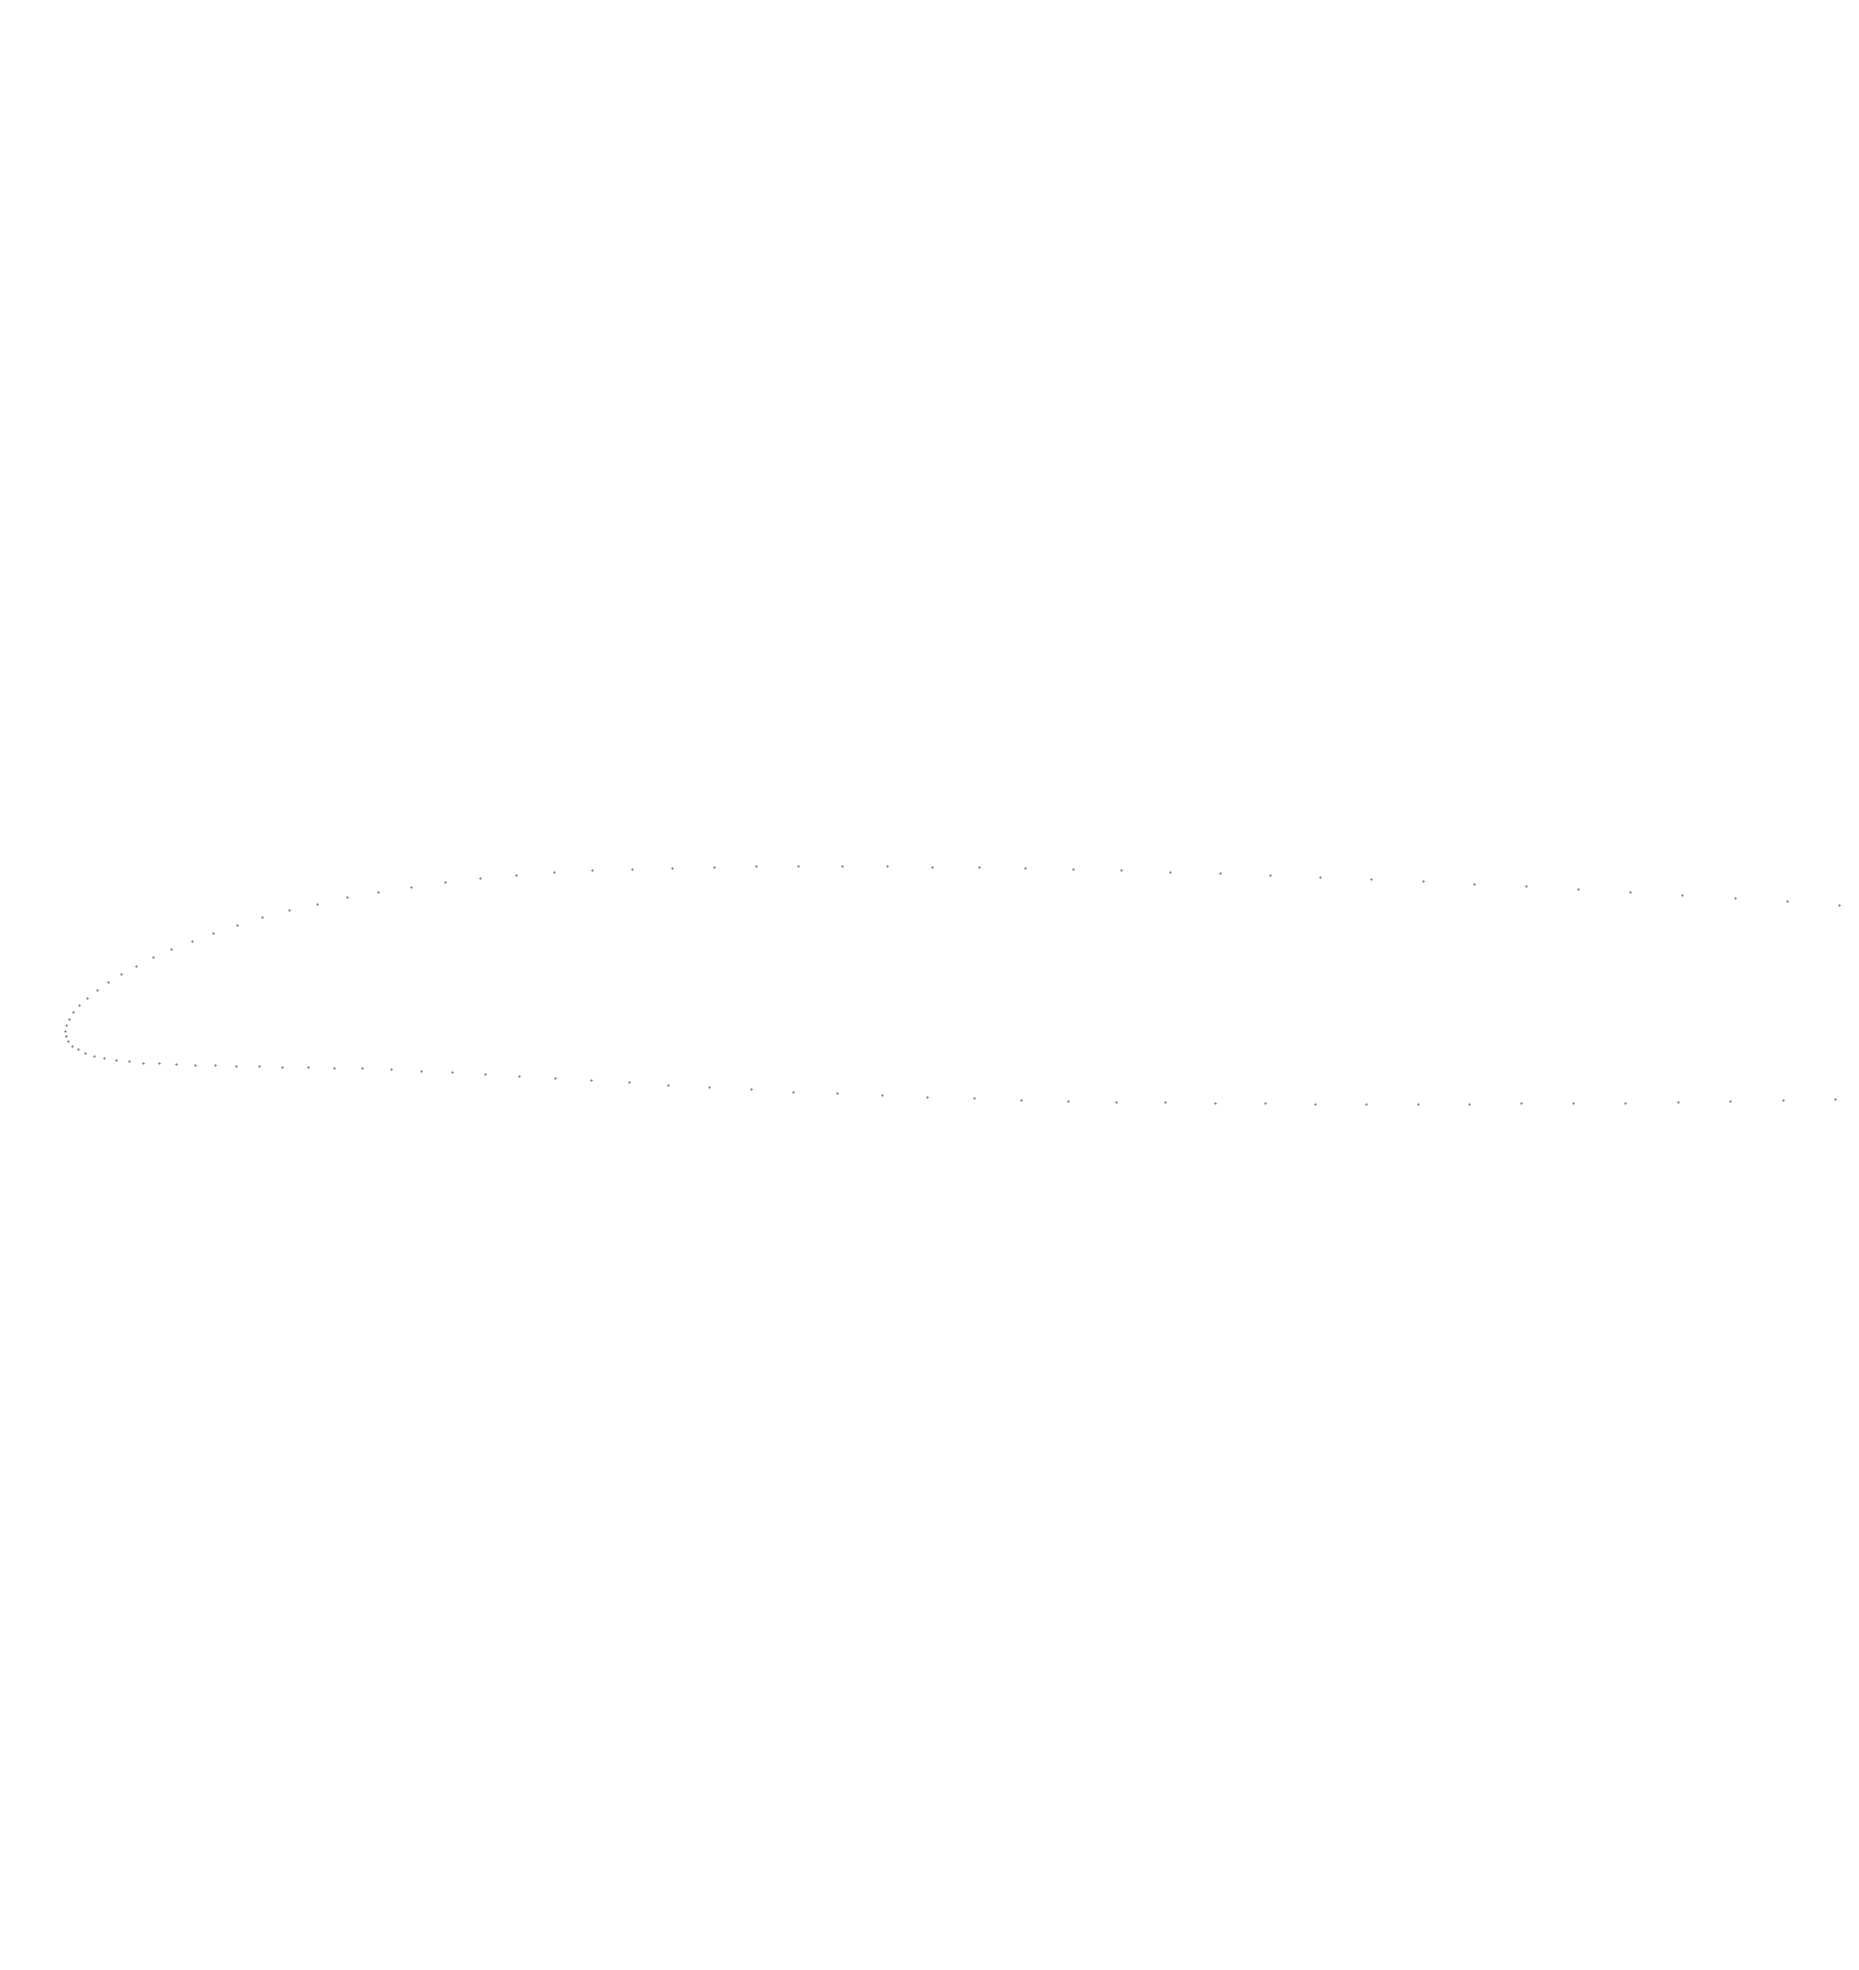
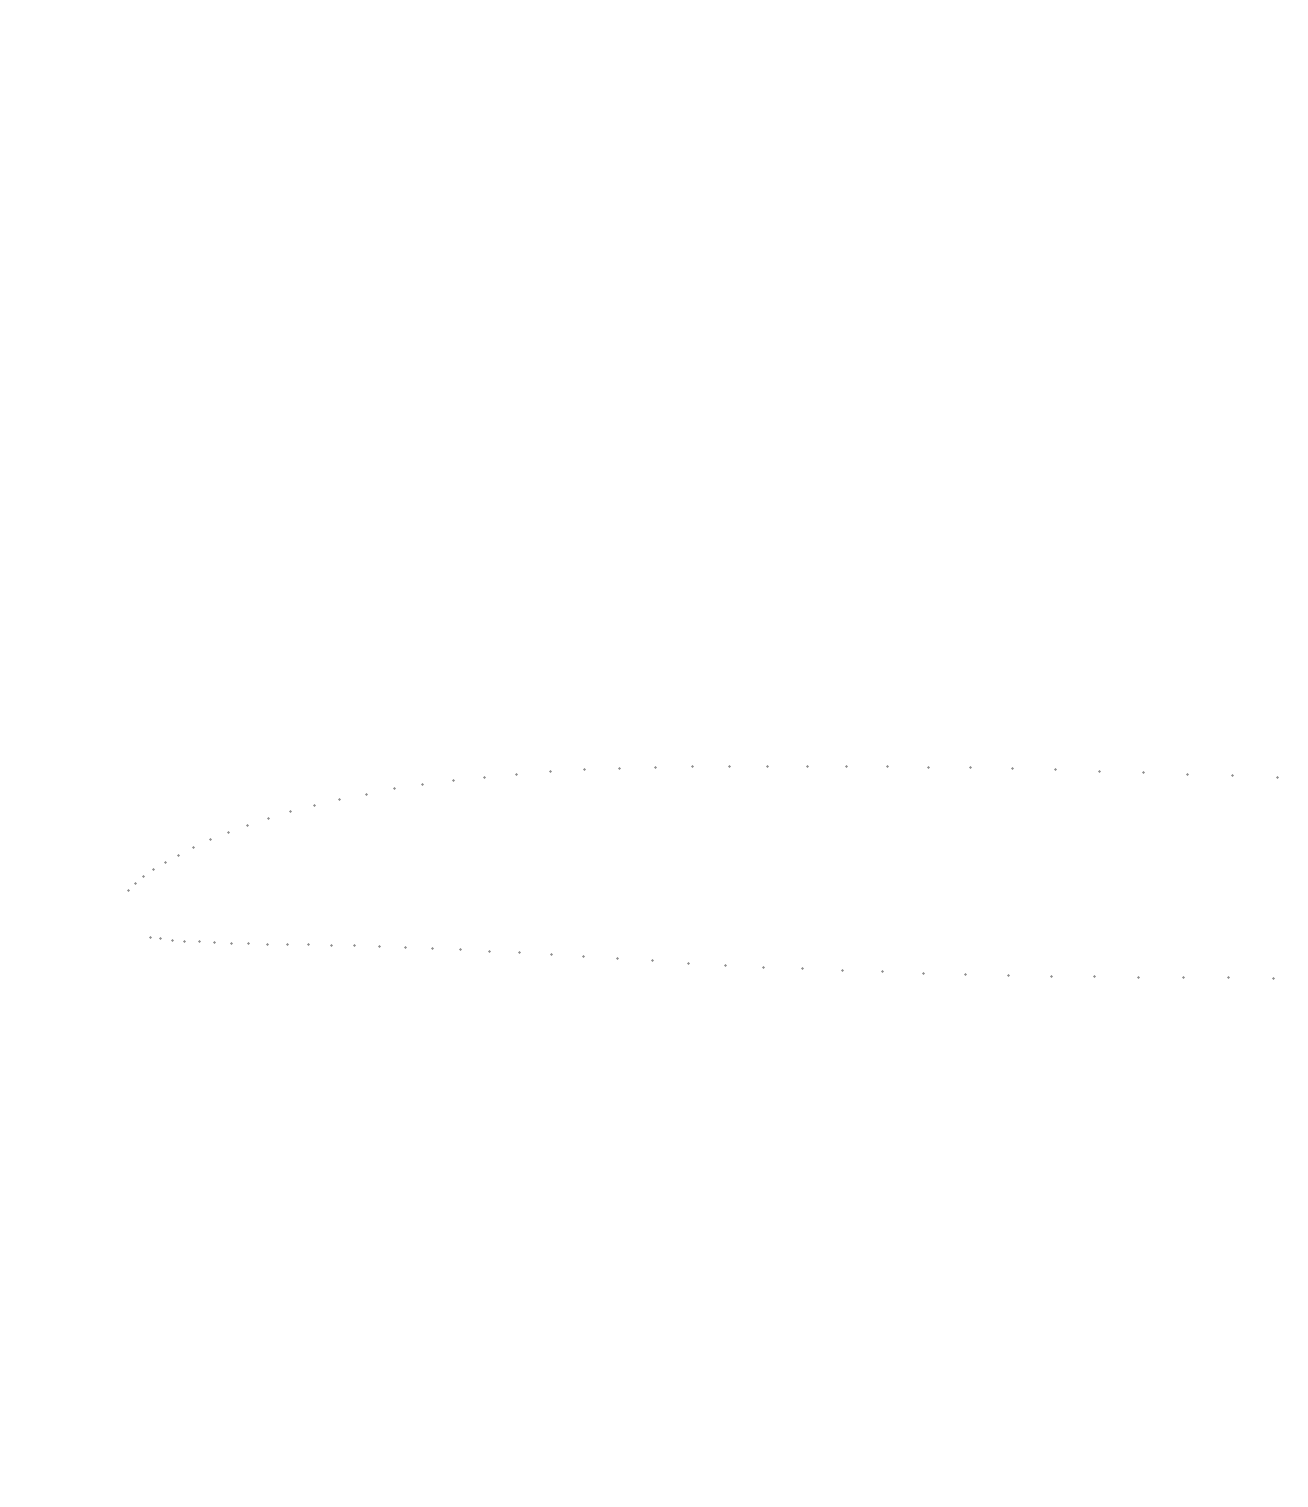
part: (67, 1036) -> (117, 917), removed

